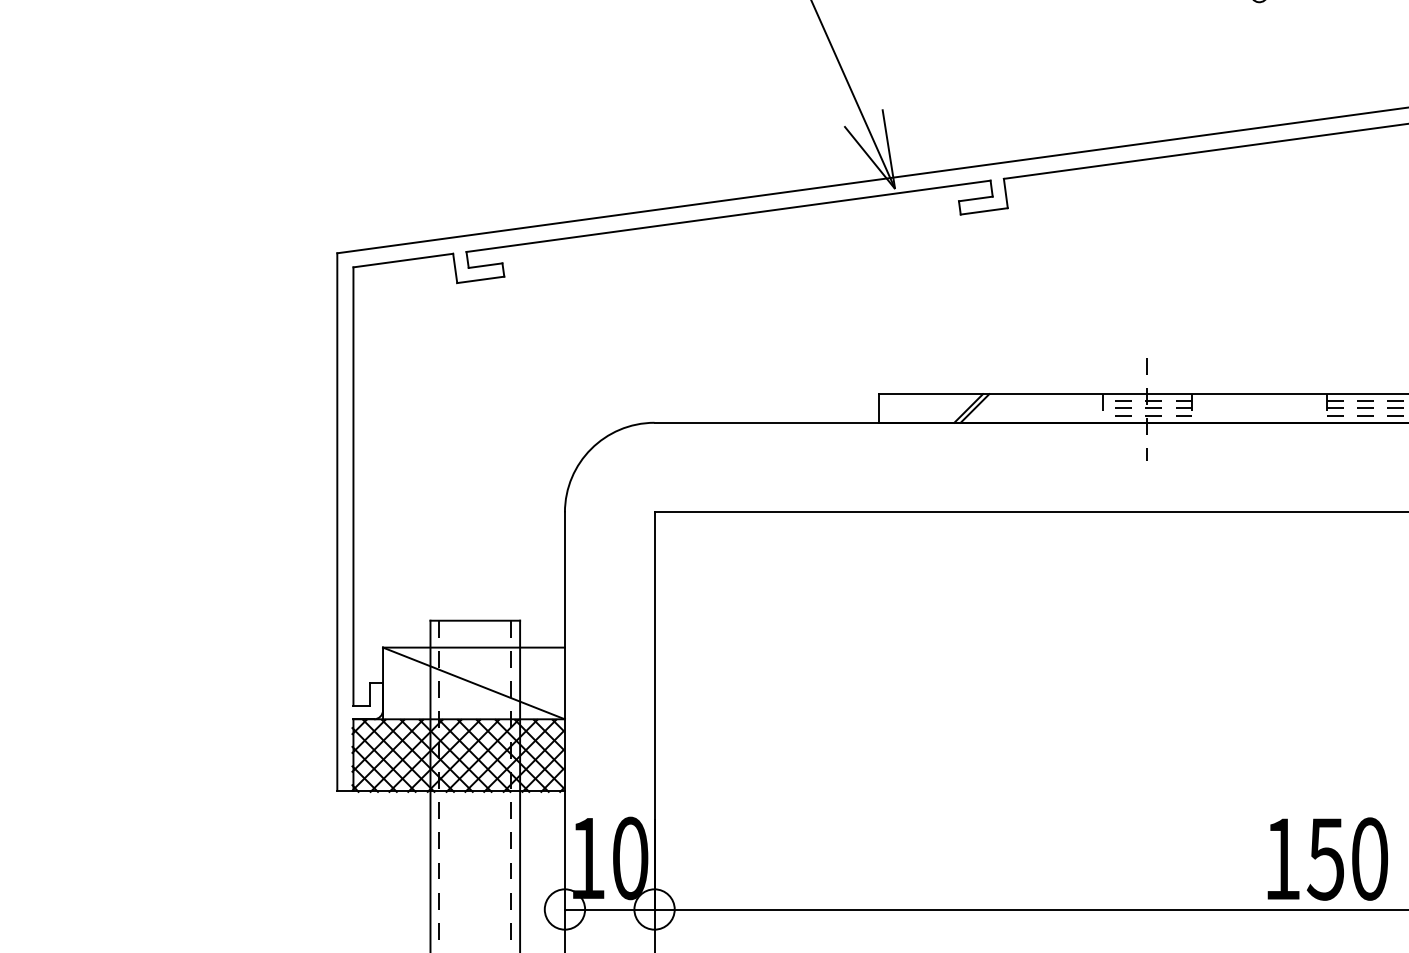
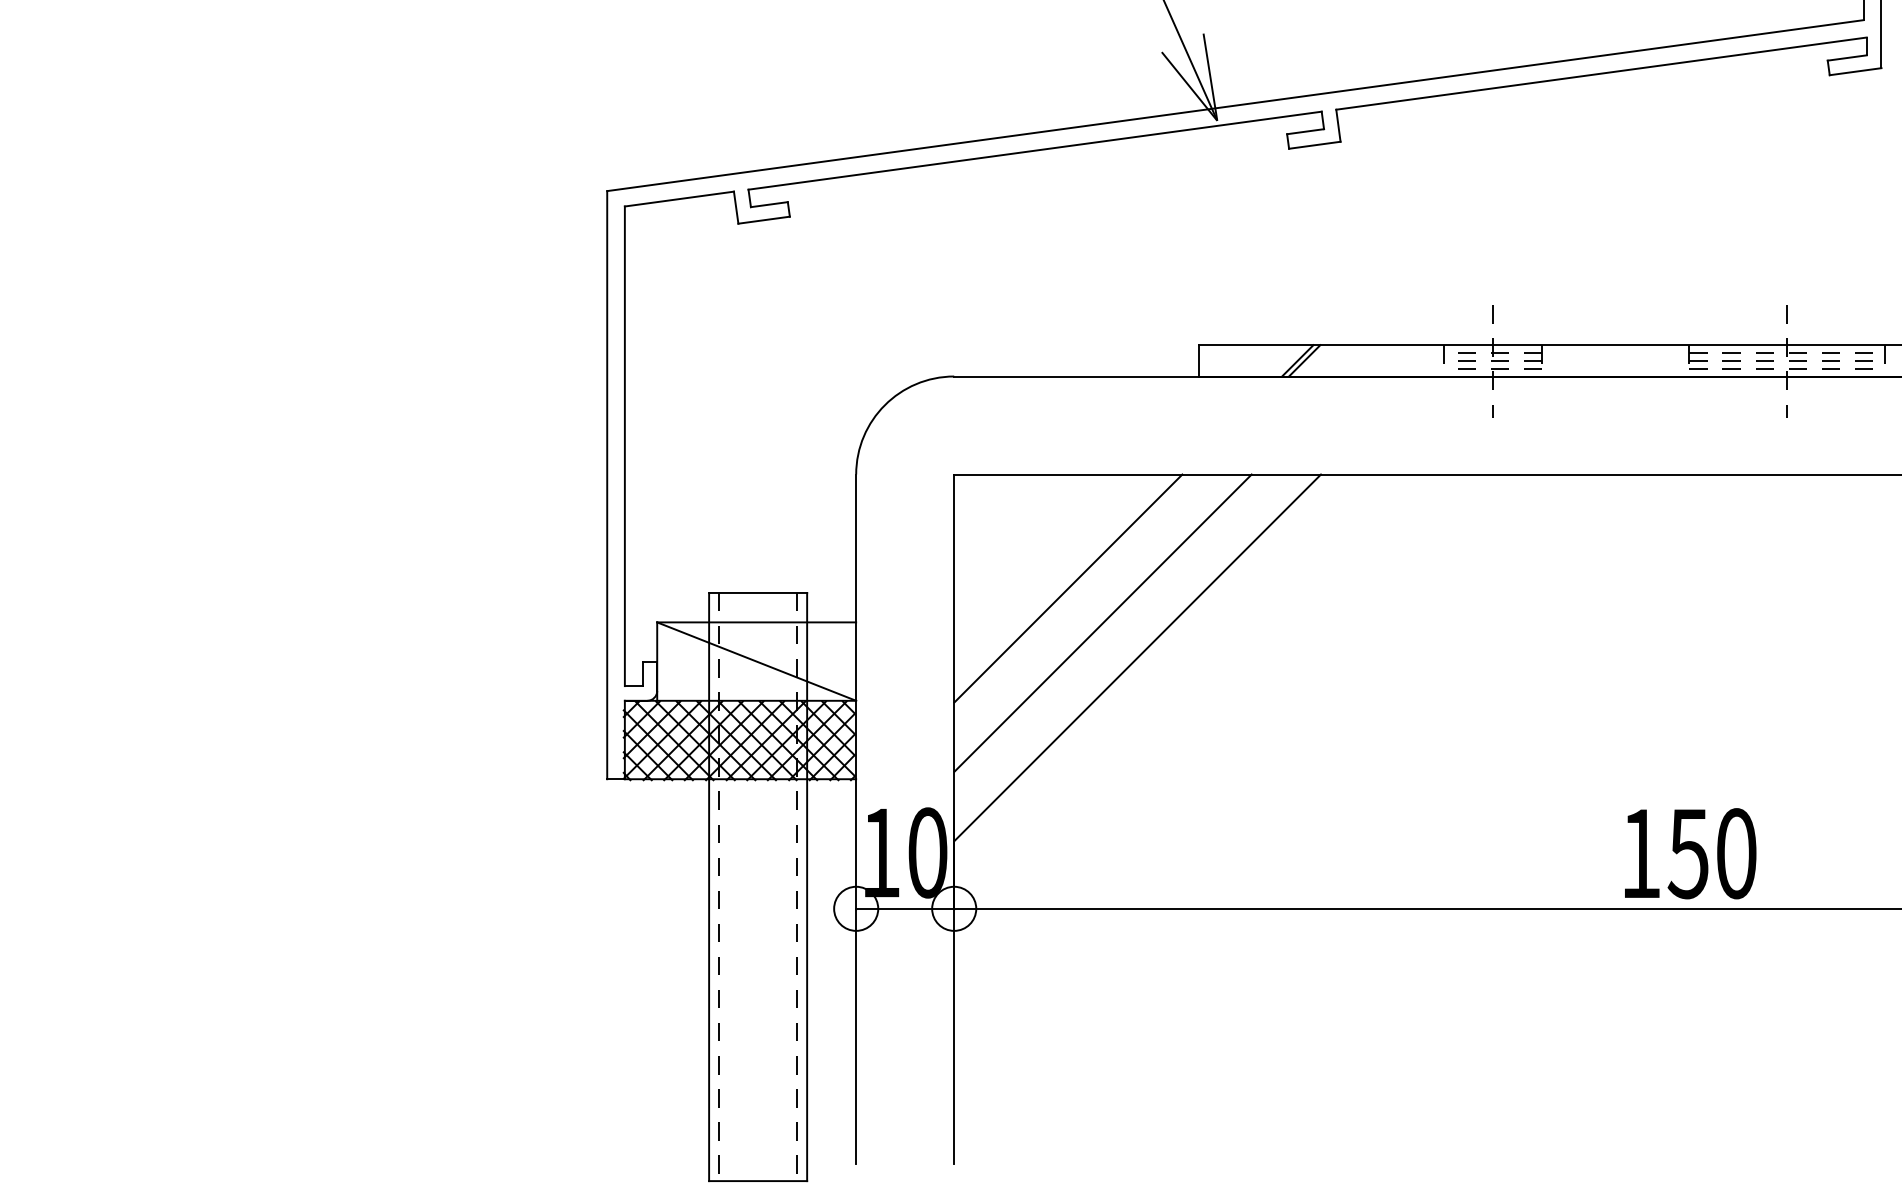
line: (759, 616) -> (1068, 588), added
line: (790, 647) -> (1102, 622), added
line: (822, 679) -> (1137, 657), added

